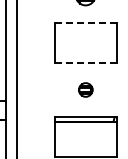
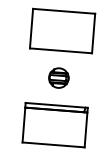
line: (85, 22) -> (64, 10), dashed -> solid
line: (85, 62) -> (60, 50), dashed -> solid
part: (85, 89) -> (58, 77), size x1.43

